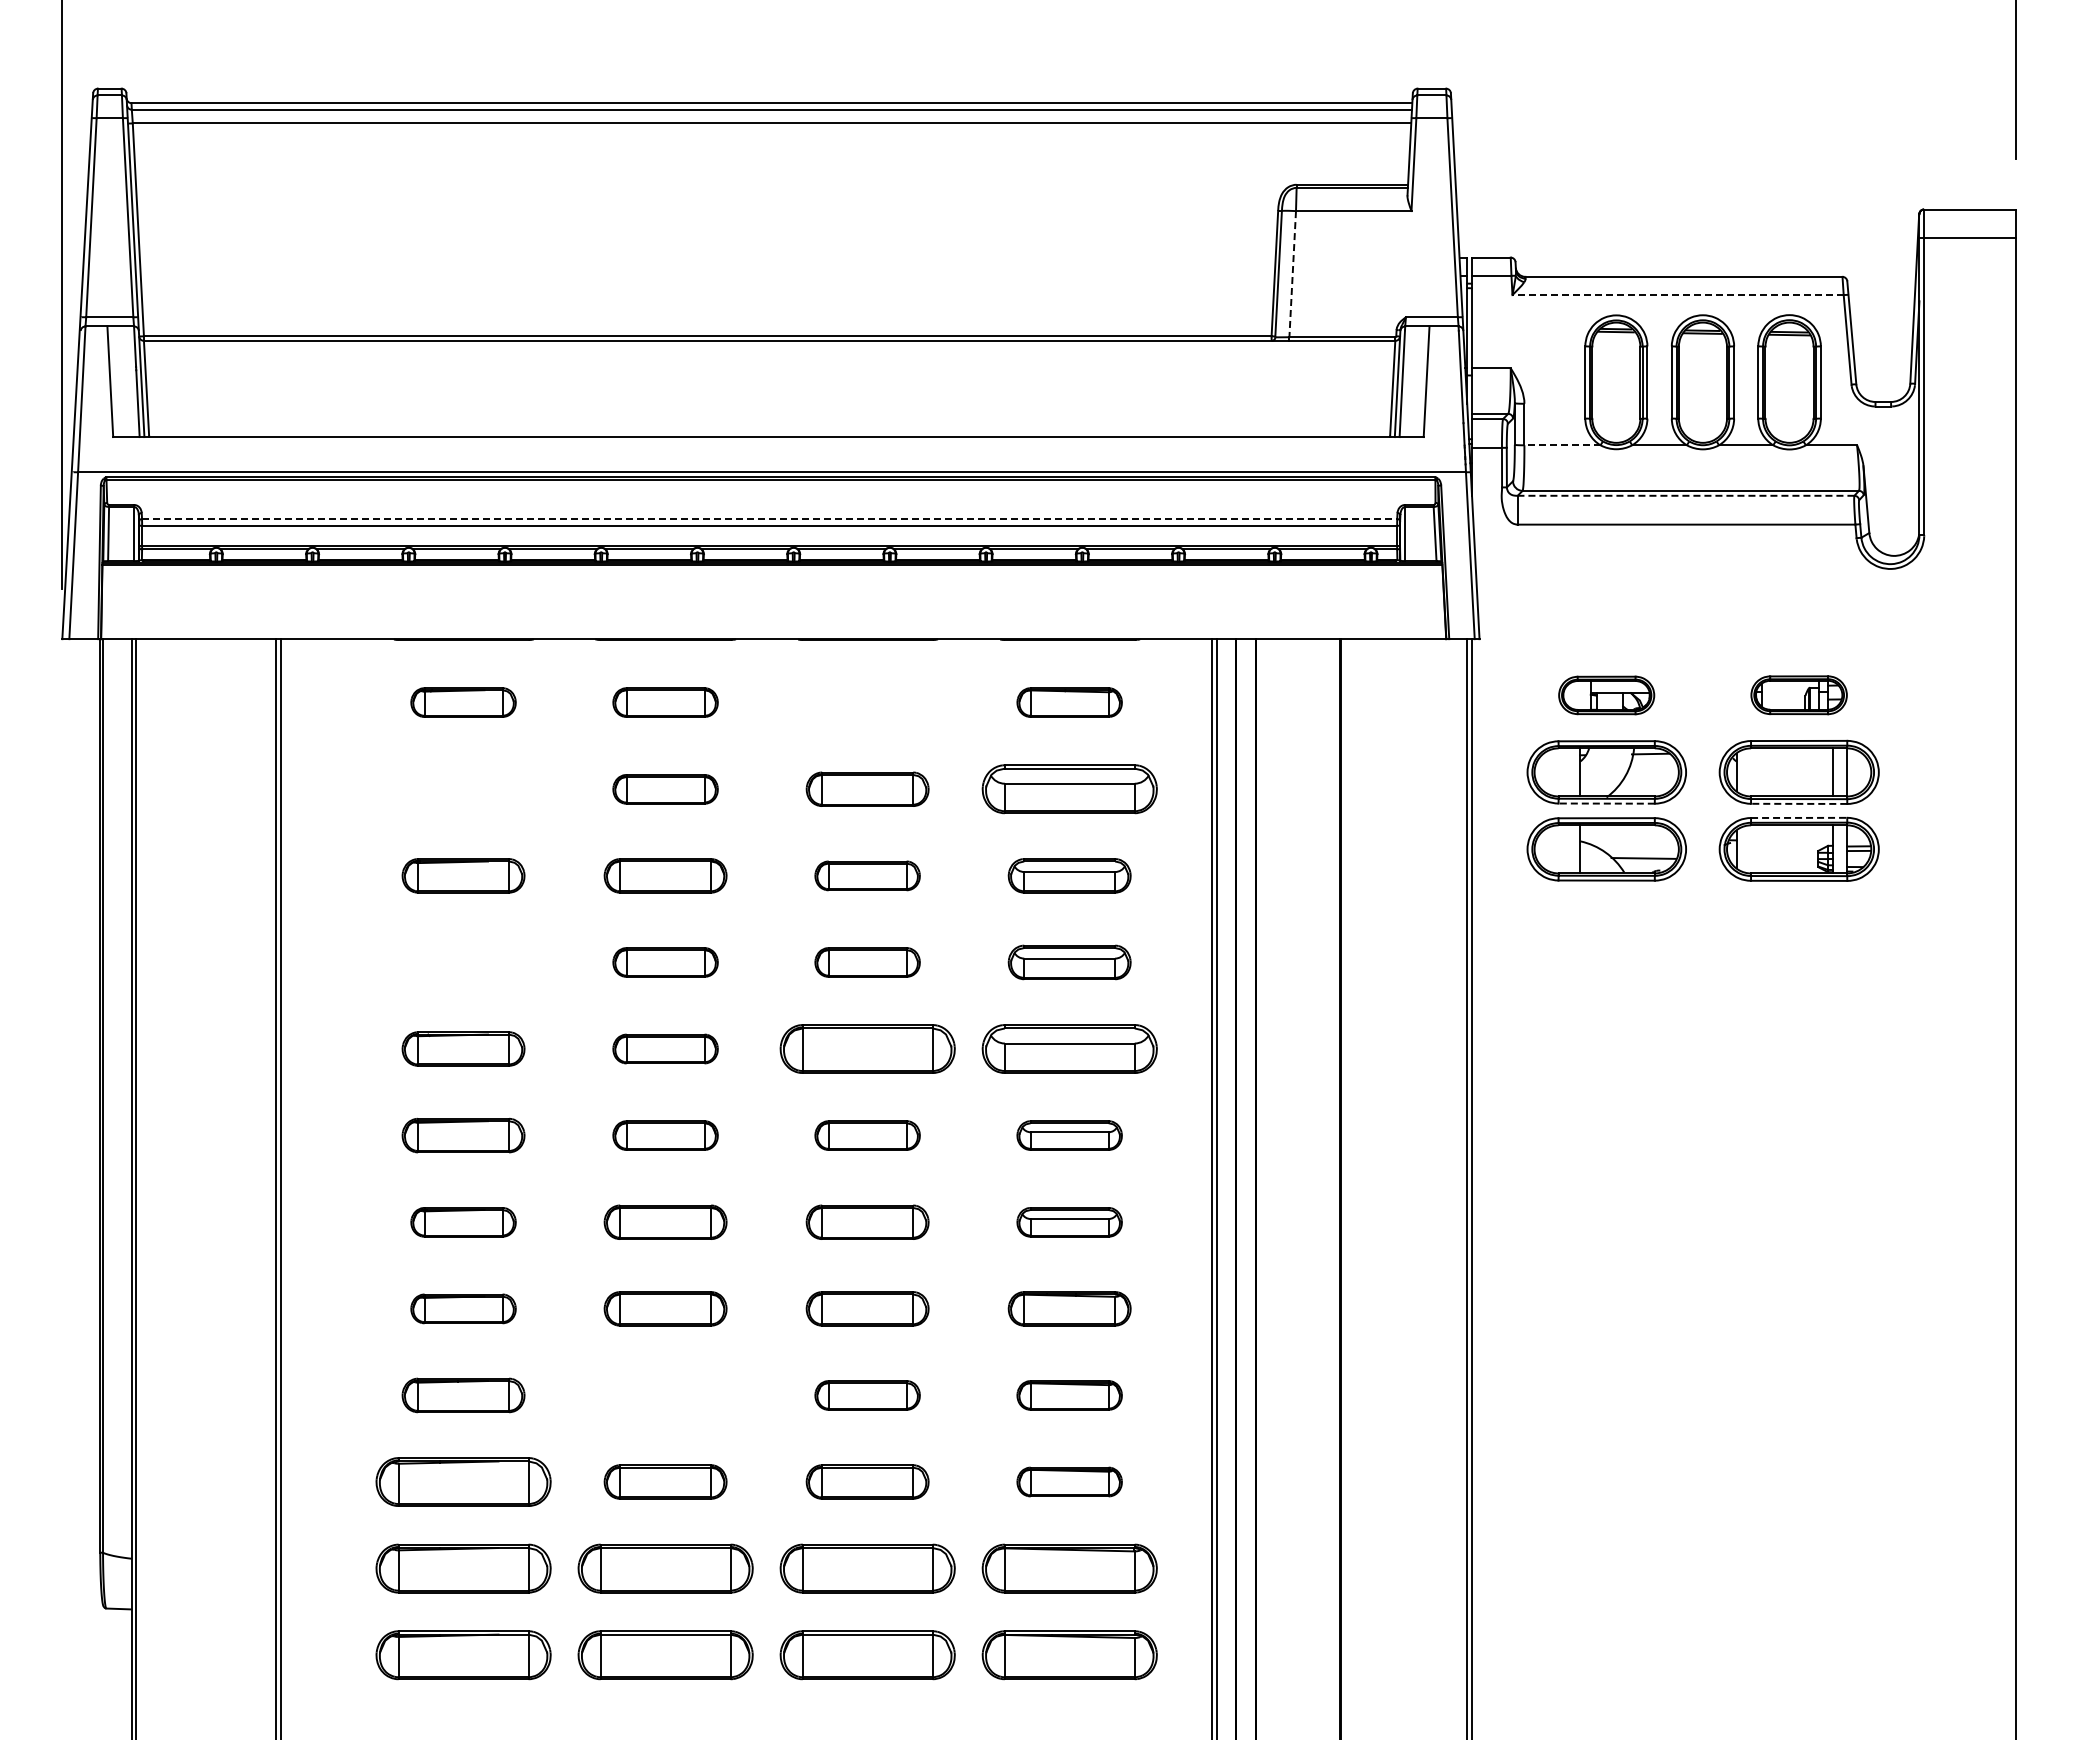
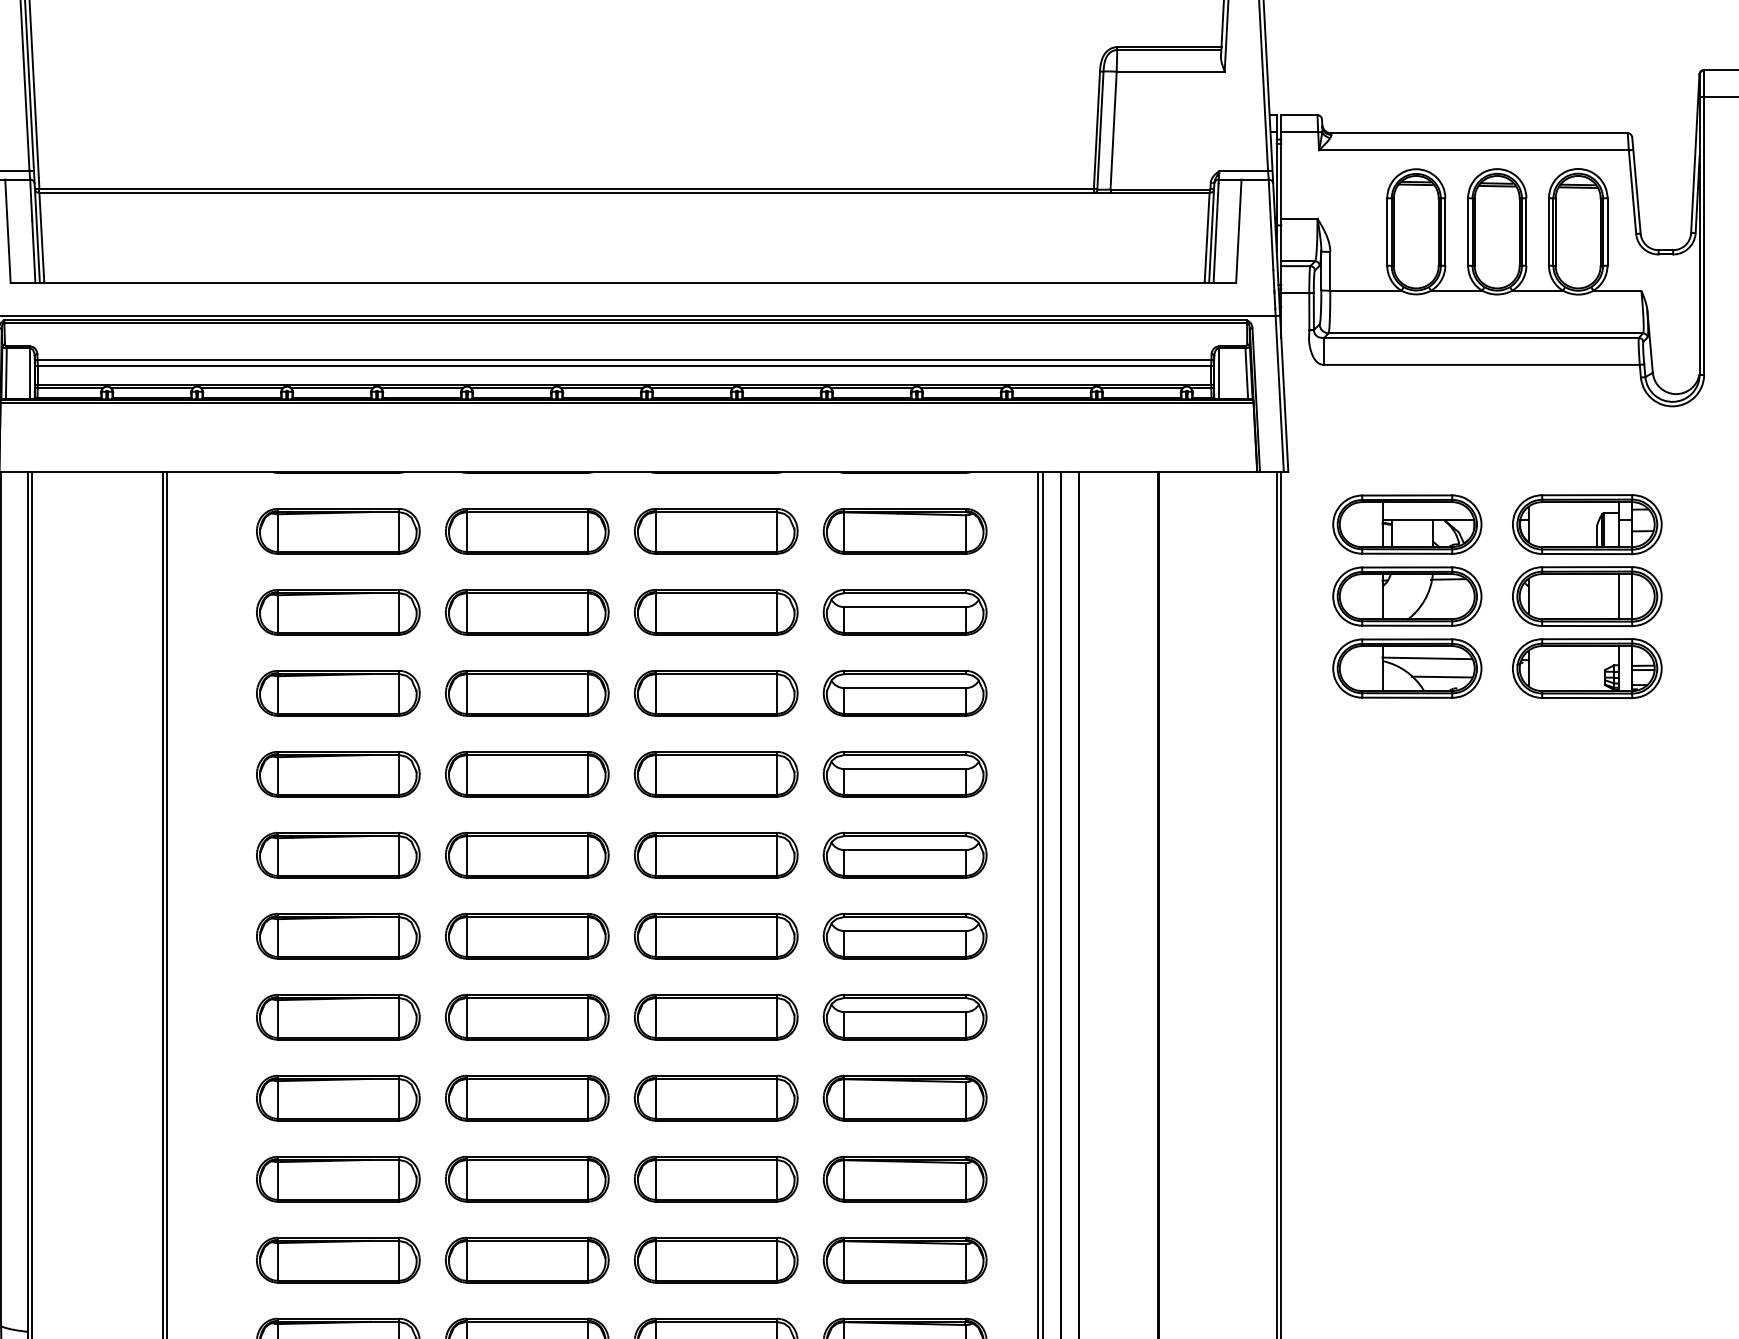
line: (1292, 274) -> (1113, 131), dashed -> solid
line: (1678, 295) -> (1474, 150), dashed -> solid
line: (1562, 445) -> (1365, 290), dashed -> solid
line: (1685, 495) -> (1480, 337), dashed -> solid
line: (769, 519) -> (624, 360), dashed -> solid
part: (1798, 694) -> (1586, 523), size x1.67
part: (1606, 695) -> (1407, 524), size x1.67
part: (463, 702) -> (338, 531), size x1.67
part: (665, 702) -> (527, 531), size x1.67
part: (867, 702) -> (716, 531), added
part: (1069, 702) -> (904, 531), size x1.67
part: (463, 789) -> (338, 612), added
part: (665, 789) -> (527, 612), size x1.67
part: (867, 789) -> (716, 612), size x1.43
line: (1606, 803) -> (1407, 625), dashed -> solid
line: (1798, 803) -> (1586, 625), dashed -> solid
line: (1799, 817) -> (1587, 638), dashed -> solid
line: (1627, 838) -> (1426, 658), added
part: (463, 875) -> (338, 692), size x1.43
part: (665, 875) -> (527, 692), size x1.43
part: (867, 875) -> (716, 692), size x1.67
part: (1069, 875) -> (904, 692), size x1.43
part: (463, 962) -> (338, 774), added
part: (665, 962) -> (527, 774), size x1.67
part: (867, 962) -> (716, 774), size x1.67
part: (1069, 962) -> (904, 774), size x1.43
part: (463, 1048) -> (338, 854), size x1.43
part: (665, 1048) -> (527, 854), size x1.67
part: (463, 1135) -> (338, 936), size x1.43
part: (665, 1135) -> (527, 936), size x1.67
part: (867, 1135) -> (716, 936), size x1.67
part: (1069, 1135) -> (904, 936), size x1.67
part: (463, 1222) -> (338, 1017), size x1.67
part: (665, 1222) -> (527, 1017), size x1.43
part: (867, 1222) -> (716, 1017), size x1.43
part: (1069, 1222) -> (904, 1017), size x1.67
part: (463, 1308) -> (338, 1097), size x1.67
part: (665, 1308) -> (527, 1097), size x1.43
part: (867, 1308) -> (716, 1097), size x1.43
part: (1069, 1308) -> (904, 1097), size x1.43
part: (463, 1395) -> (338, 1179), size x1.43
part: (665, 1395) -> (527, 1179), added
part: (867, 1395) -> (716, 1179), size x1.67
part: (1069, 1395) -> (904, 1179), size x1.67
part: (665, 1481) -> (527, 1259), size x1.43
part: (867, 1481) -> (716, 1259), size x1.43
part: (1069, 1481) -> (904, 1259), size x1.67

